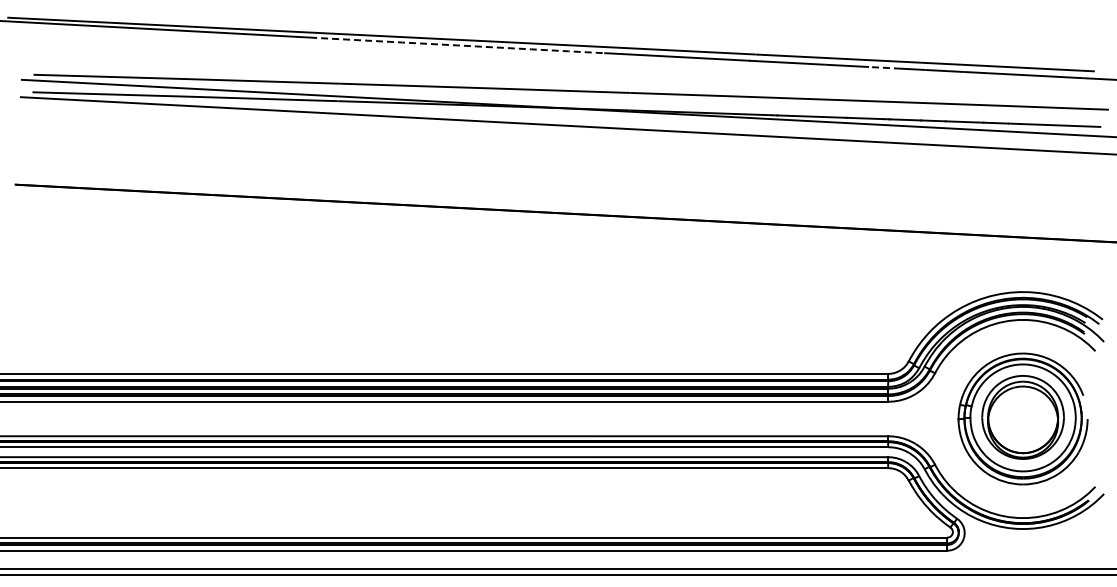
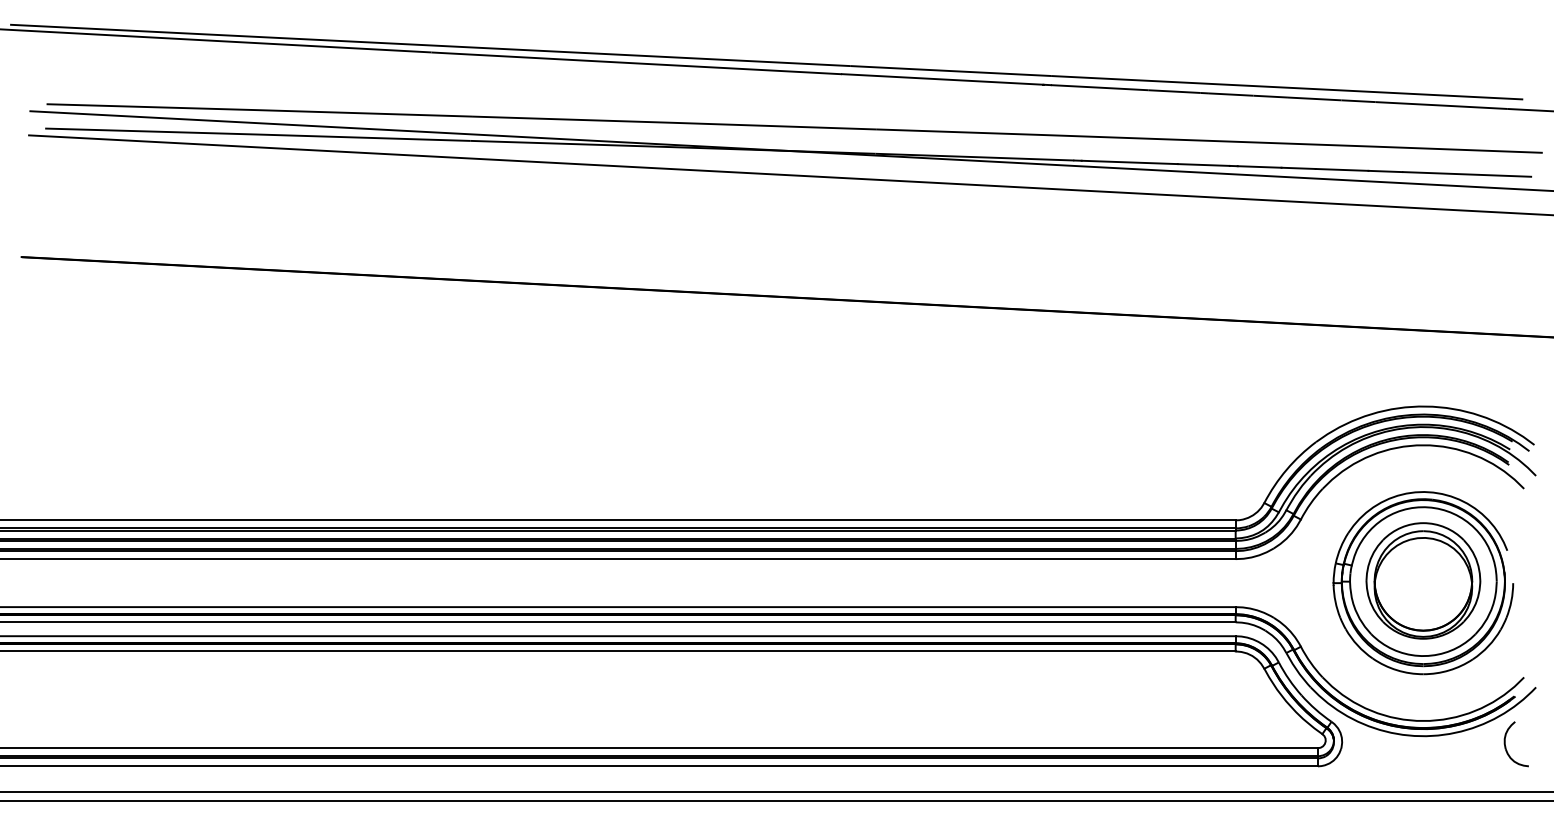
arc: (457, 45) -> (636, 63), dashed -> solid
arc: (884, 67) -> (1230, 94), dashed -> solid
part: (1082, 534) -> (1506, 743), added

